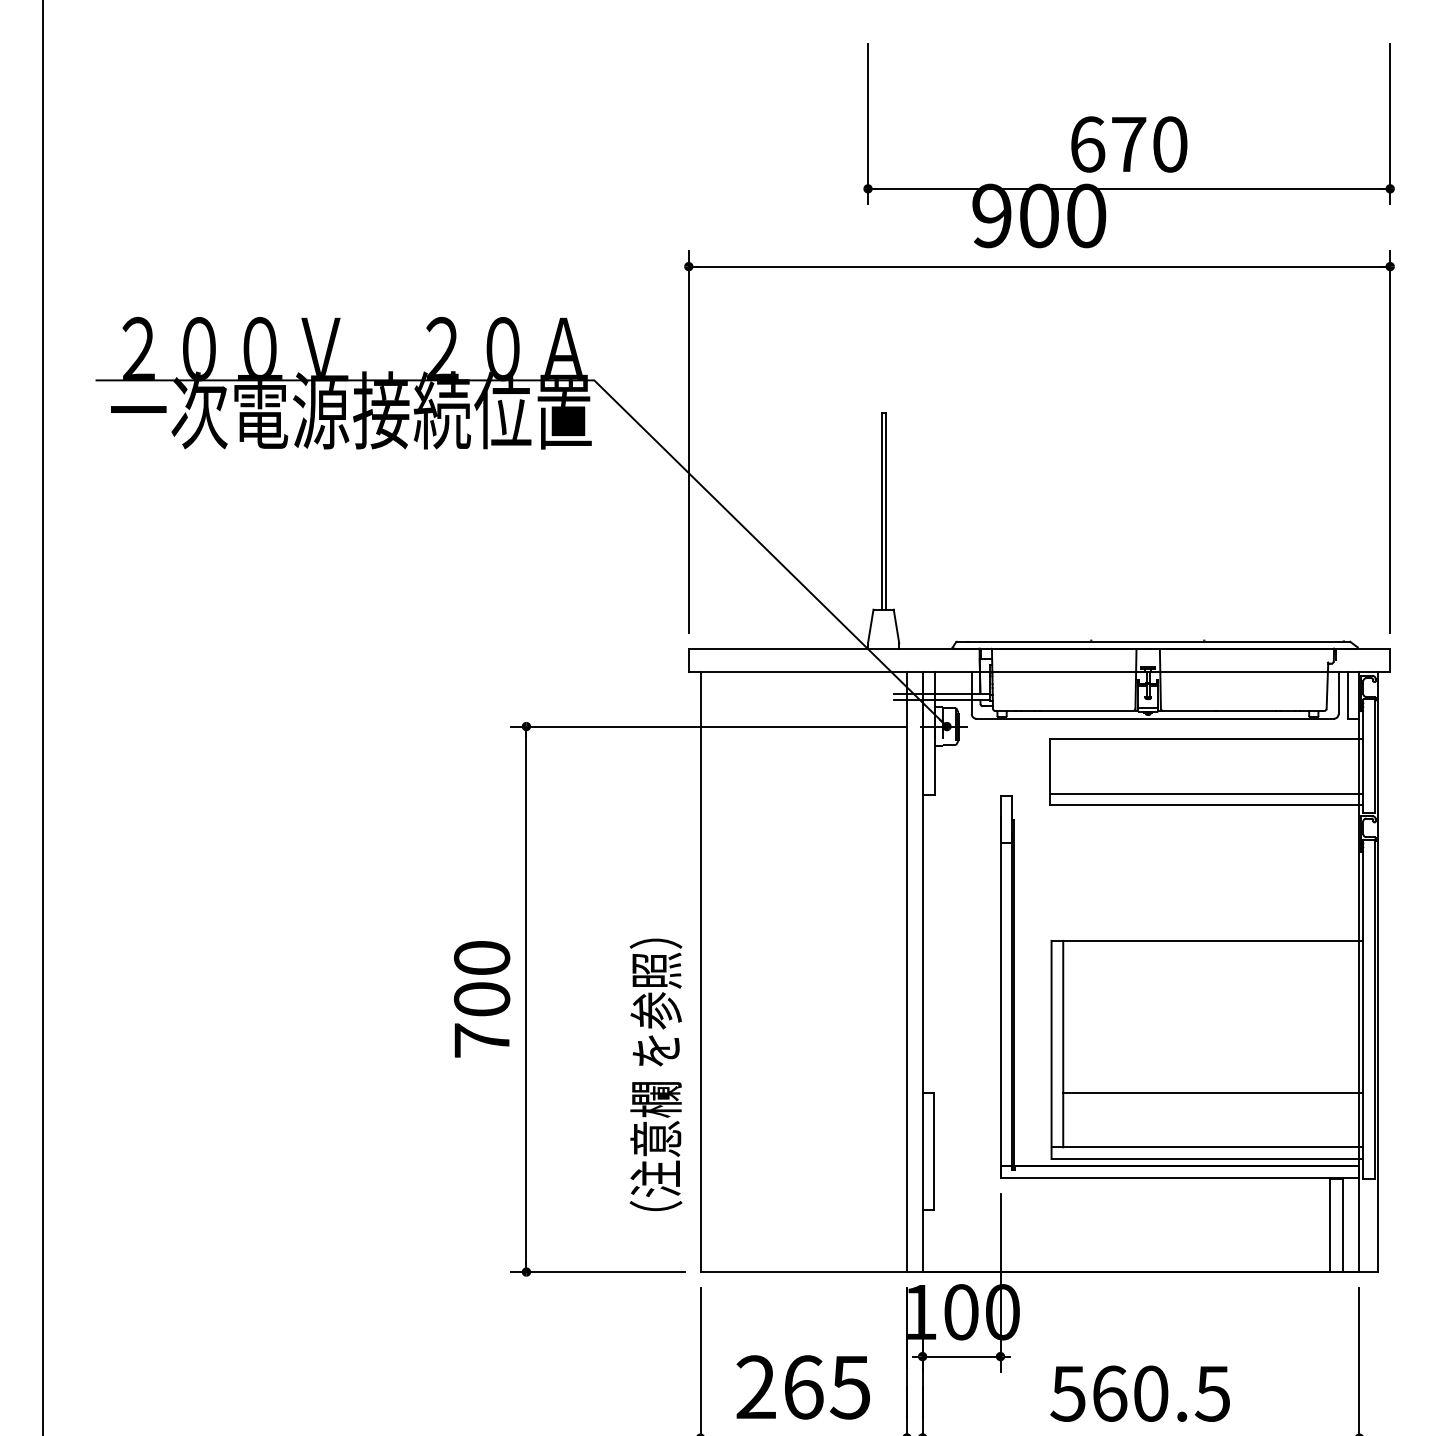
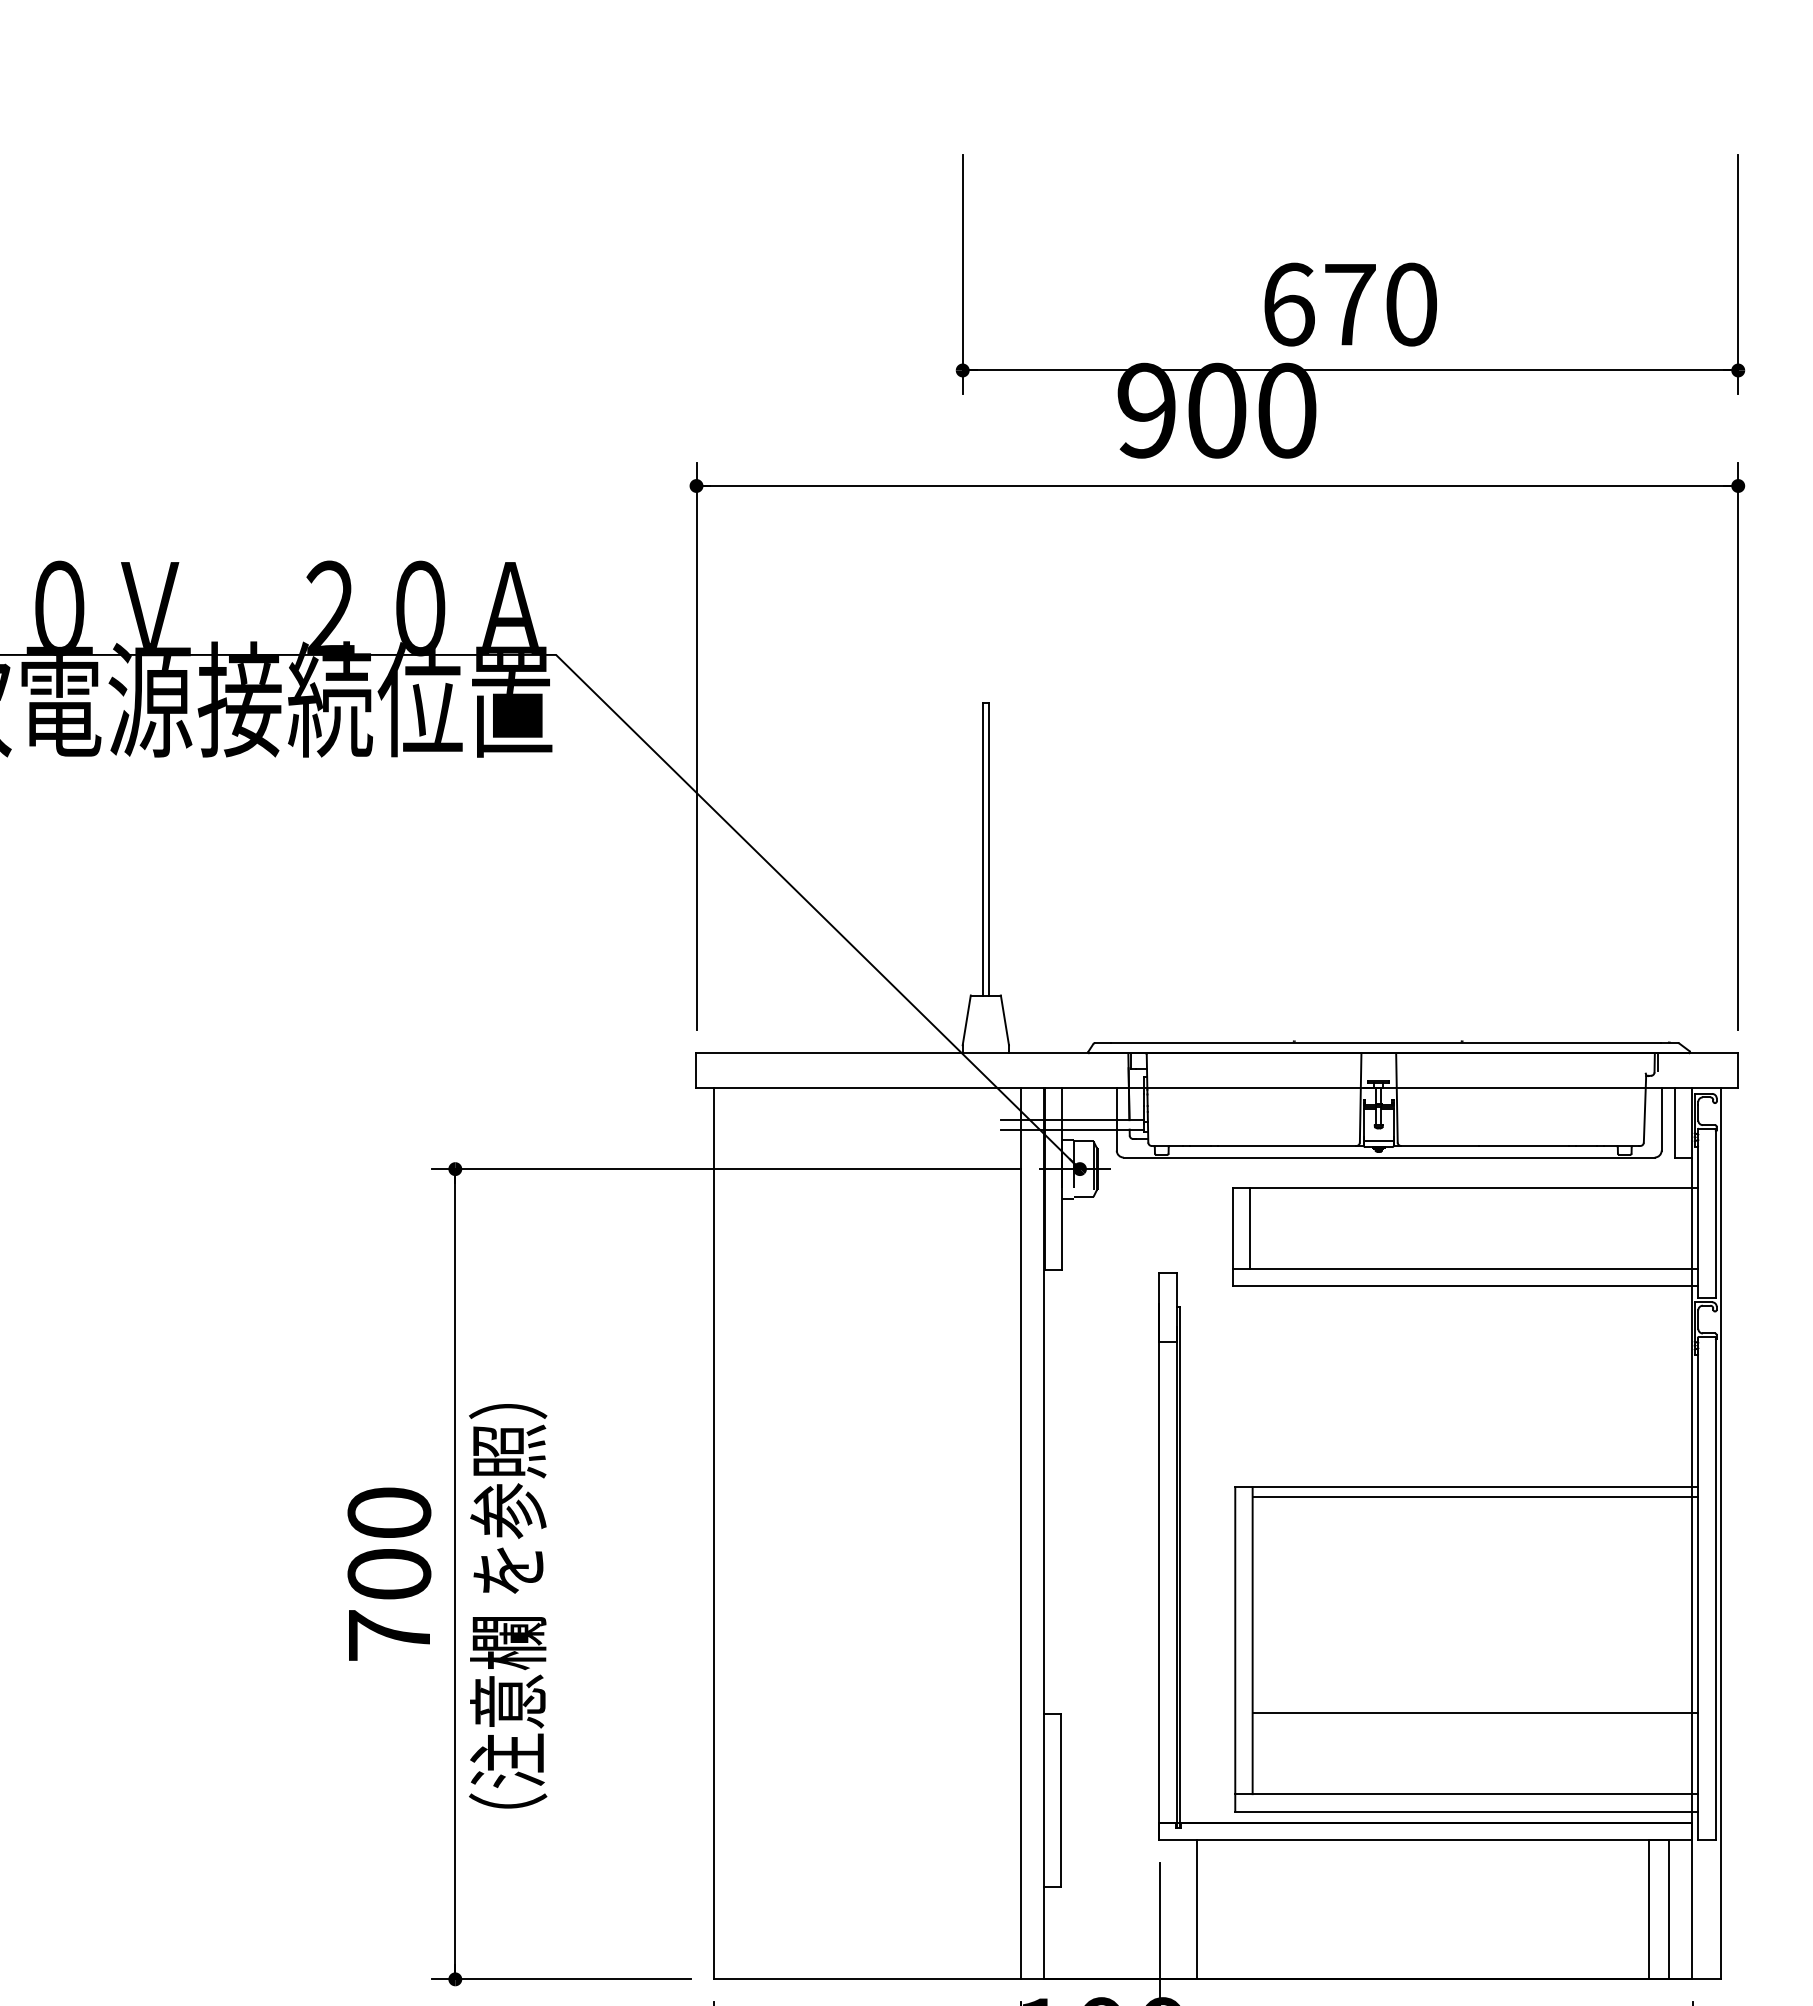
line: (1061, 766) -> (1250, 1228), added
line: (1213, 947) -> (1475, 1497), added
text: (655, 1074) -> (507, 1605), moved
line: (1025, 1225) -> (1196, 1910), added

